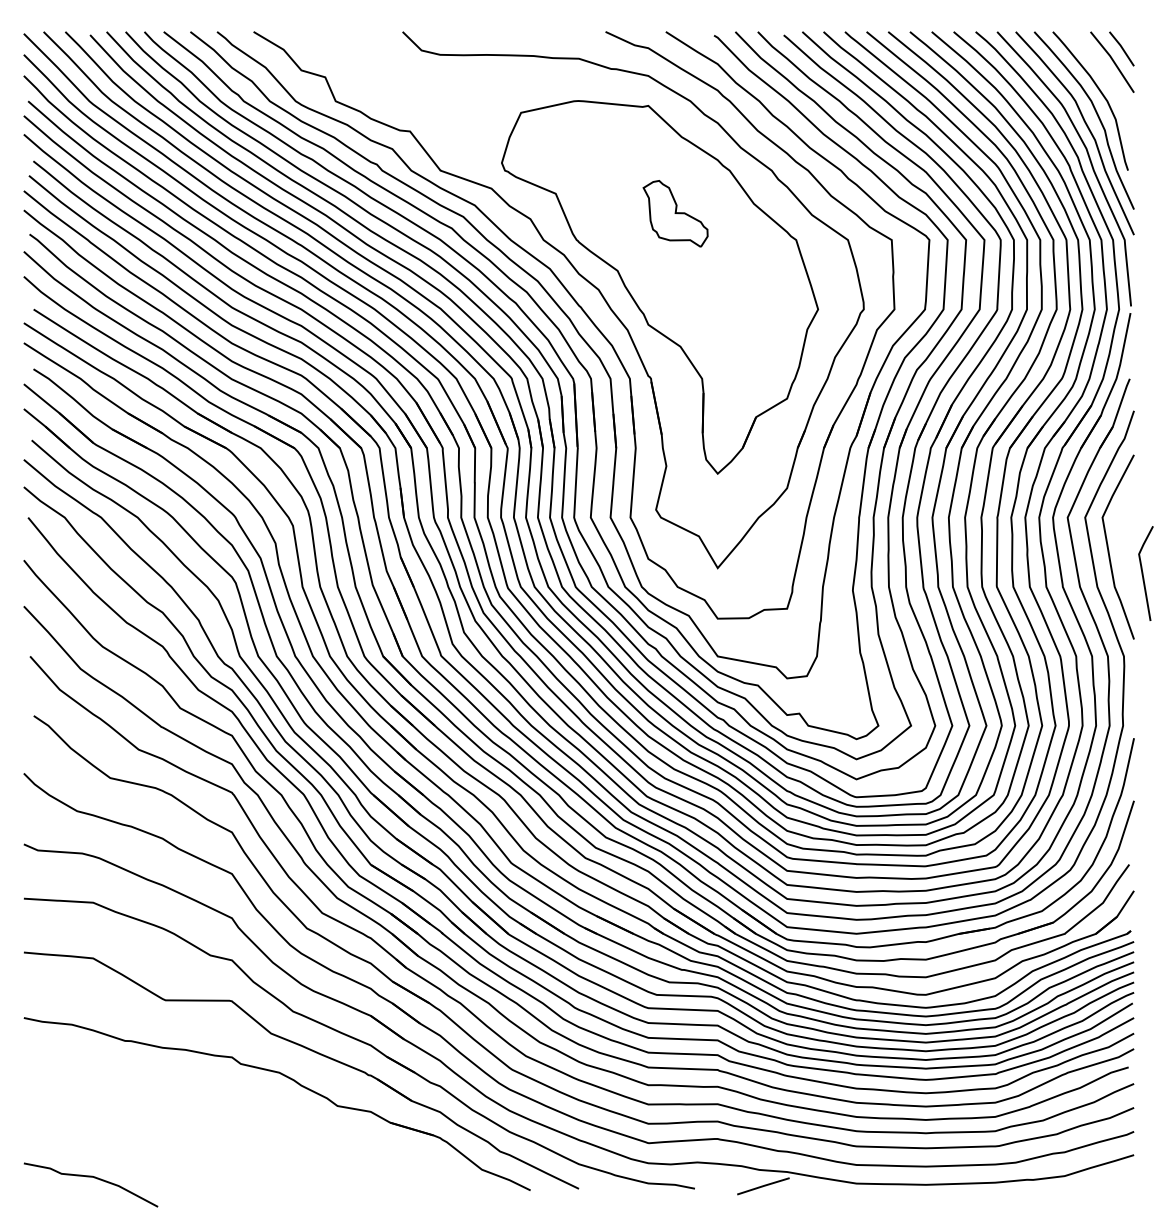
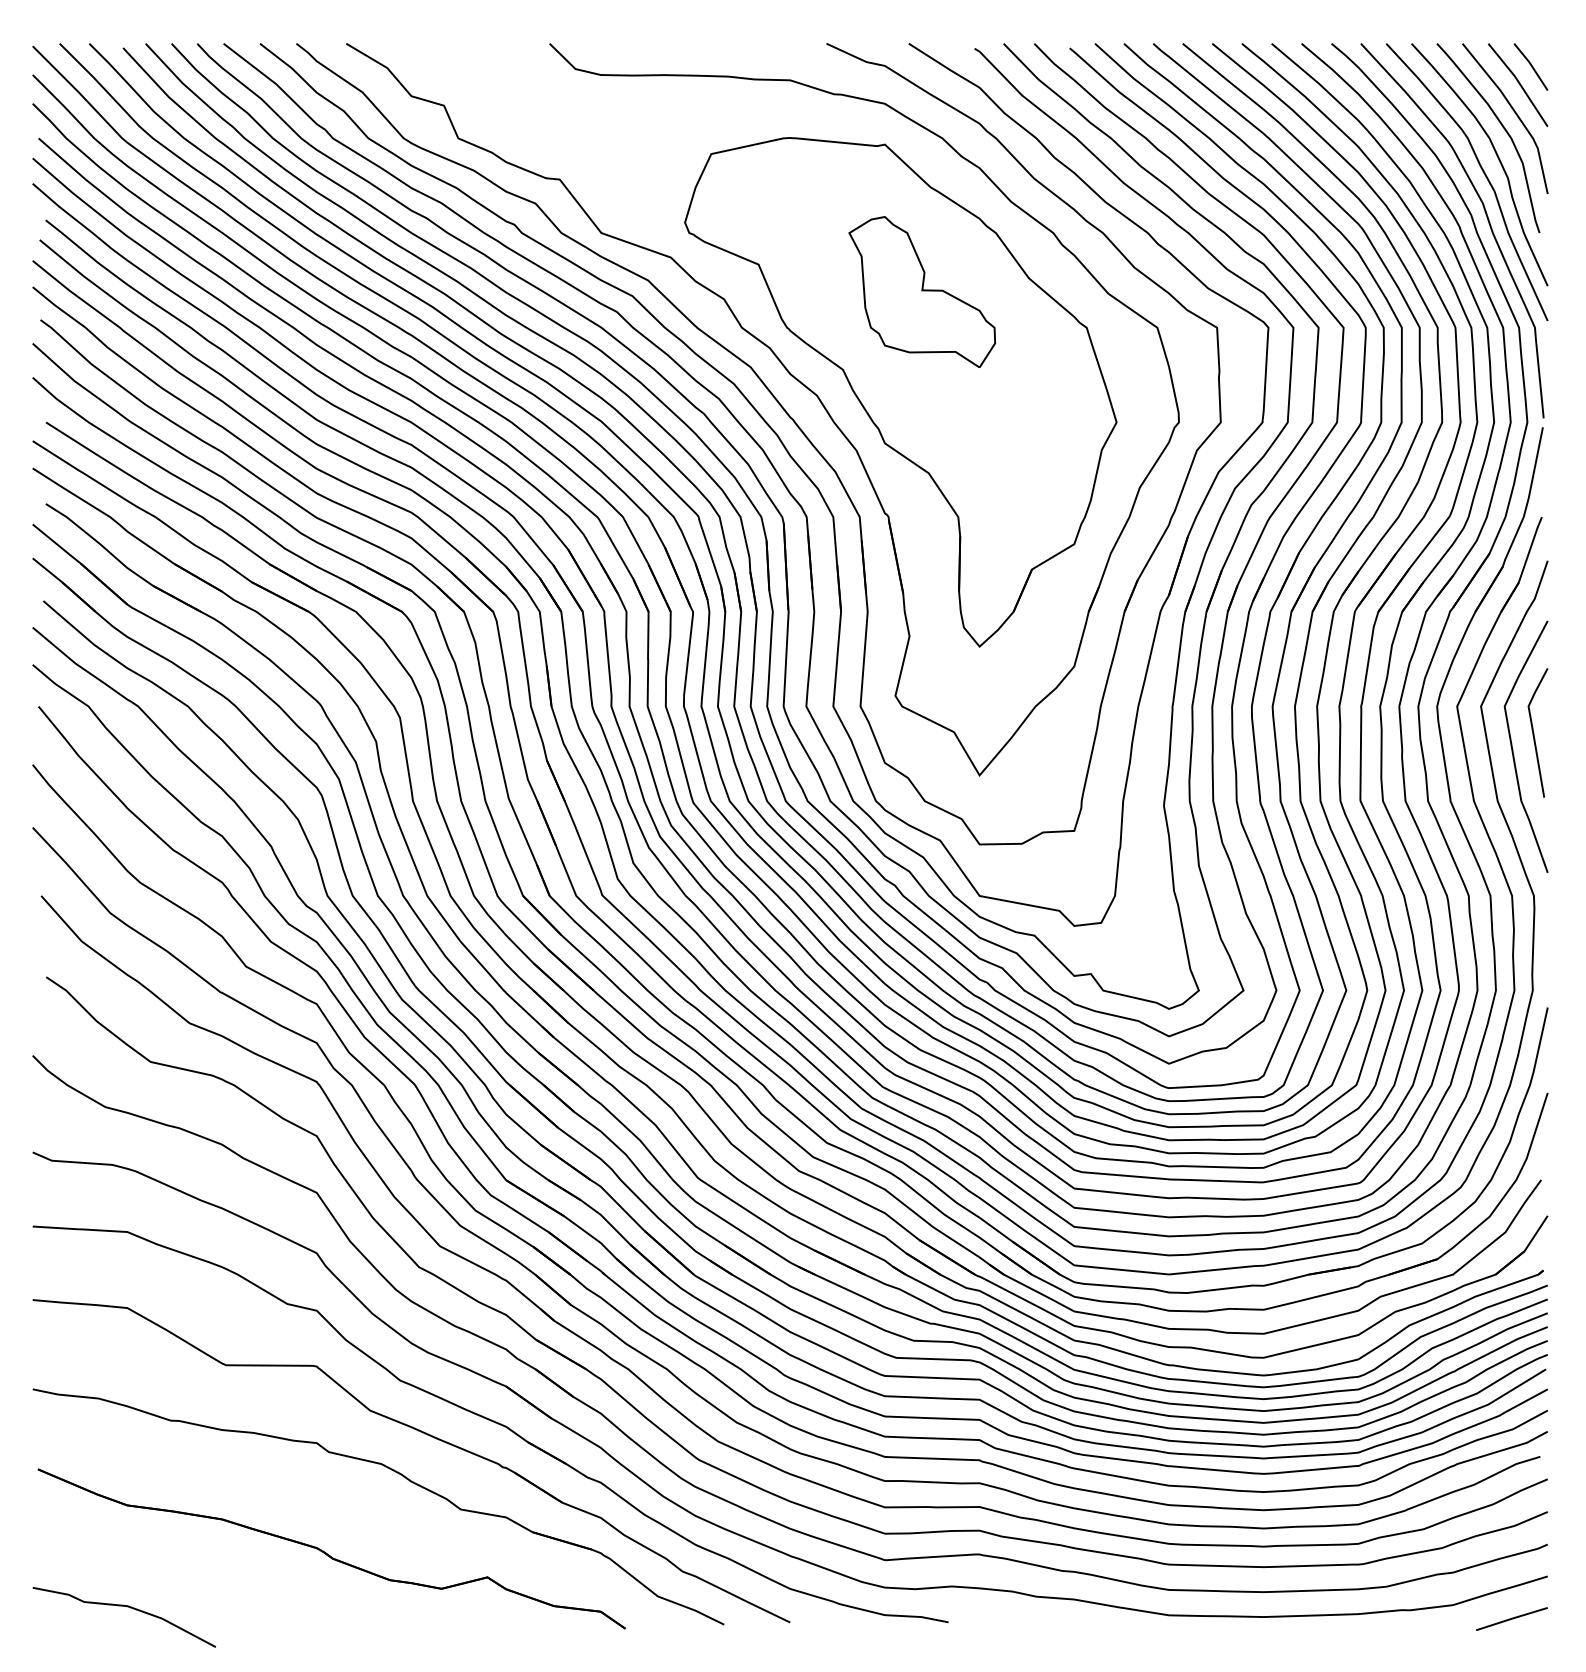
curve: (1109, 83) -> (1514, 113), added
part: (675, 213) -> (921, 291), size x1.67
line: (1143, 573) -> (1534, 732), moved
part: (241, 1139) -> (329, 1554), added
line: (763, 1185) -> (1511, 1618), moved

